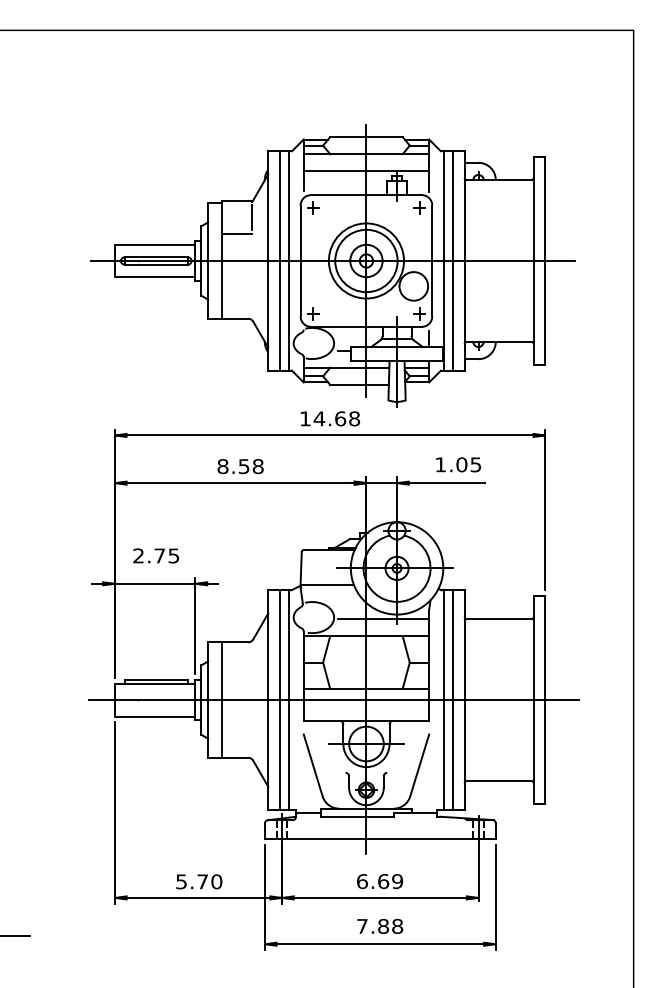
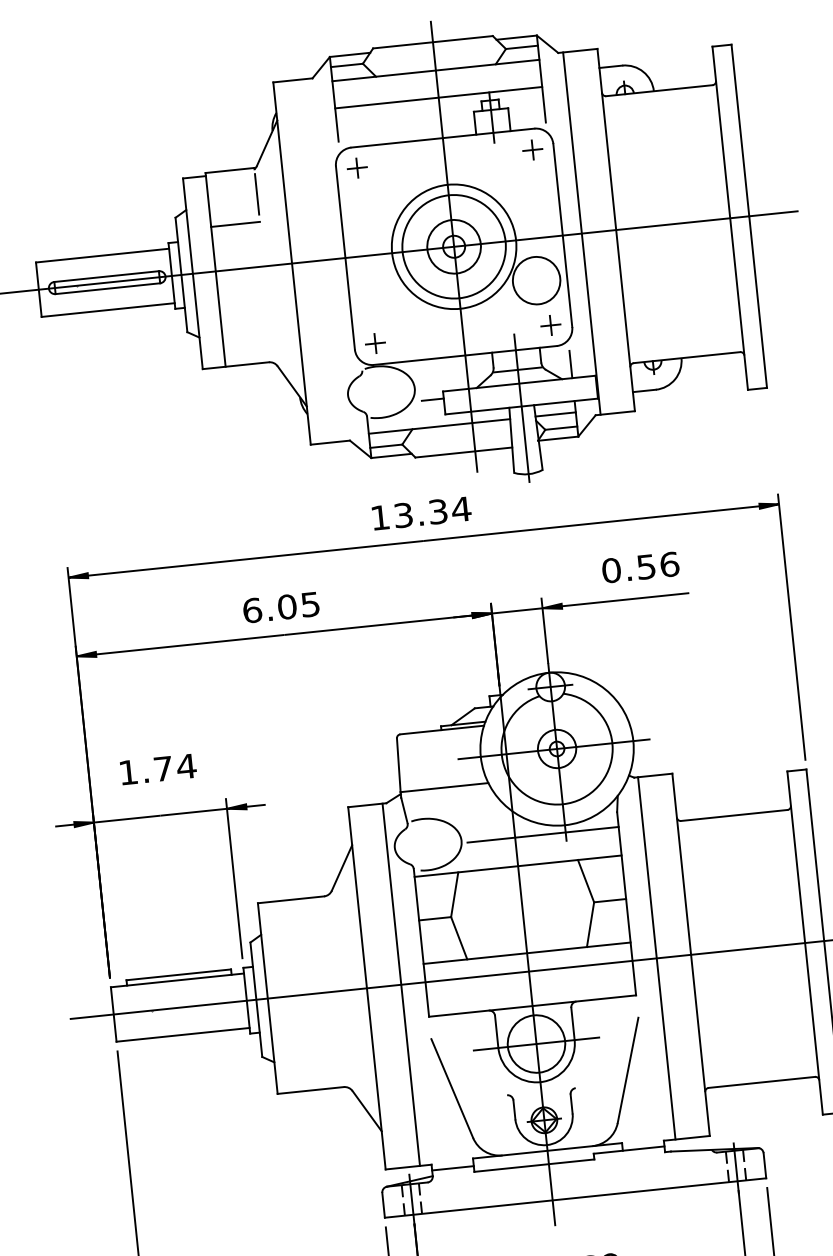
line: (279, 260) -> (310, 260), removed
line: (289, 260) -> (327, 259), removed
line: (453, 260) -> (597, 231), removed
text: (336, 418) -> (431, 511), 14.68 -> 13.34
text: (458, 464) -> (640, 567), 1.05 -> 0.56
text: (240, 466) -> (281, 607), 8.58 -> 6.05
text: (156, 555) -> (157, 768), 2.75 -> 1.74
line: (222, 699) -> (291, 995), removed
line: (279, 699) -> (385, 985), removed
line: (453, 699) -> (672, 955), removed

